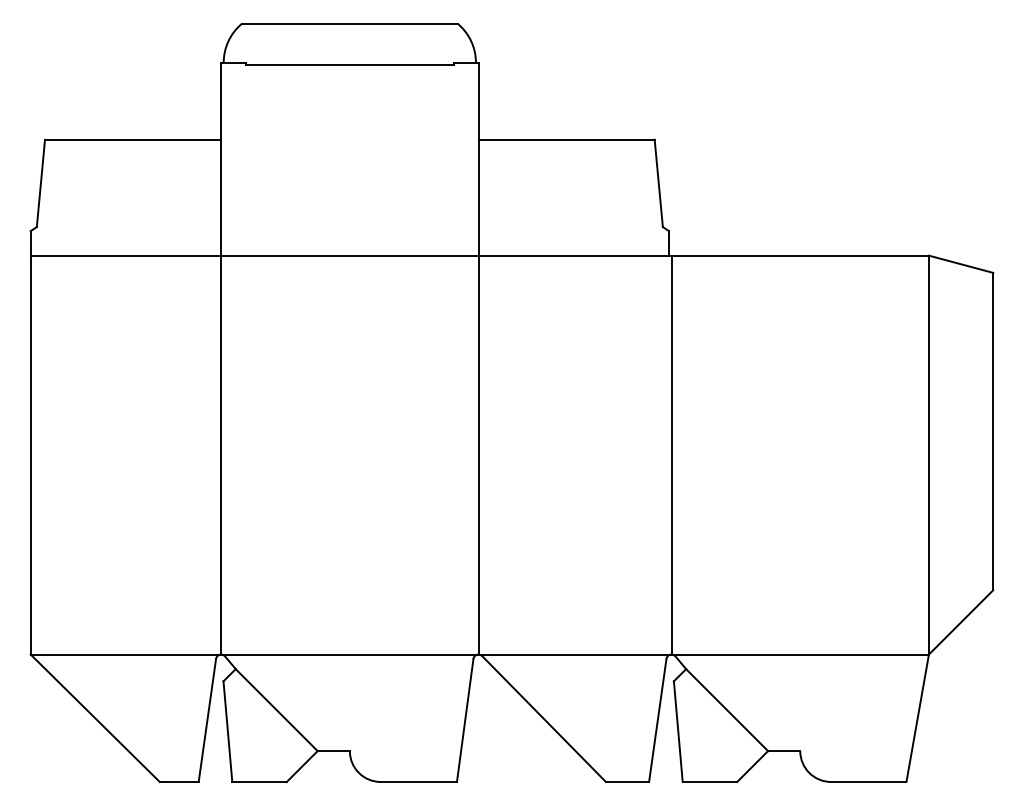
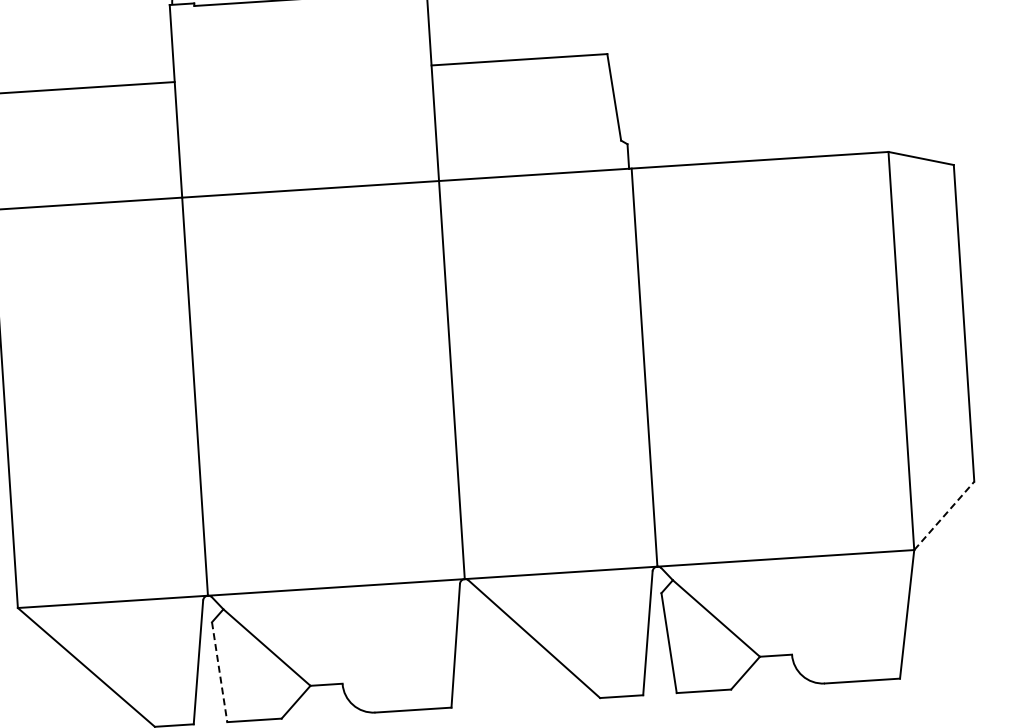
line: (961, 622) -> (944, 515), solid -> dashed
line: (227, 731) -> (219, 672), solid -> dashed

